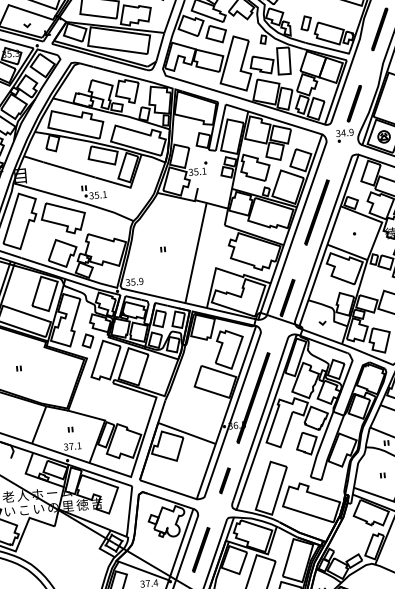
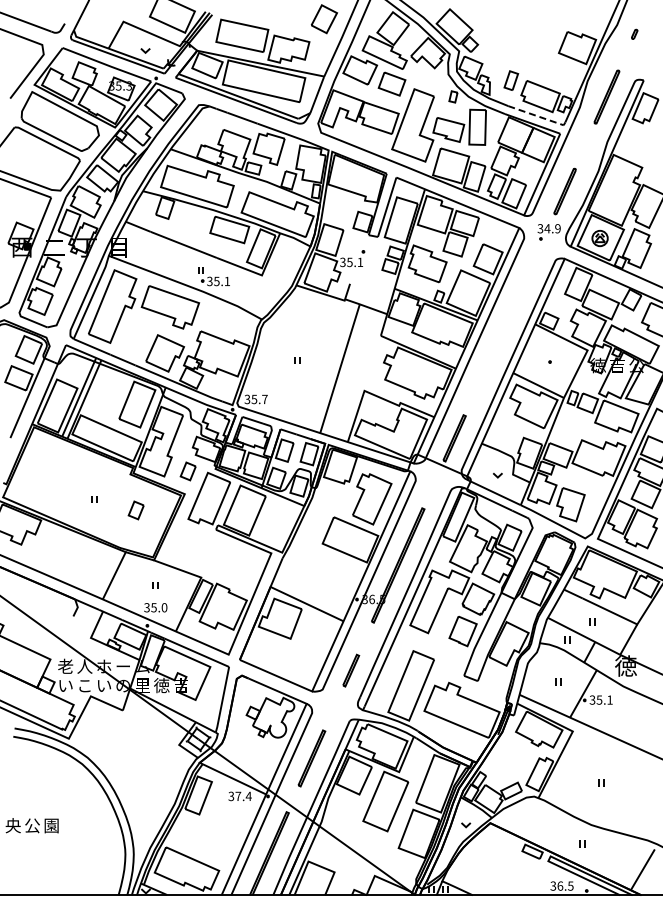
line: (329, 48) -> (538, 116), solid -> dashed
part: (317, 212) -> (503, 329), removed
text: (140, 281) -> (264, 399), 35.9 -> 35.7
part: (50, 374) -> (135, 510), added
text: (75, 445) -> (159, 607), 37.1 -> 35.0

